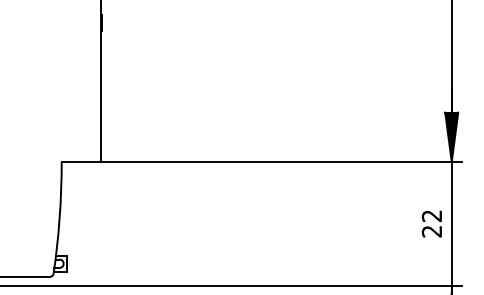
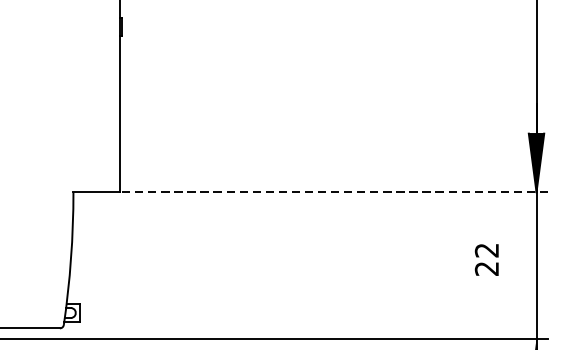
line: (280, 161) -> (333, 191), solid -> dashed
text: (431, 223) -> (486, 259), moved

